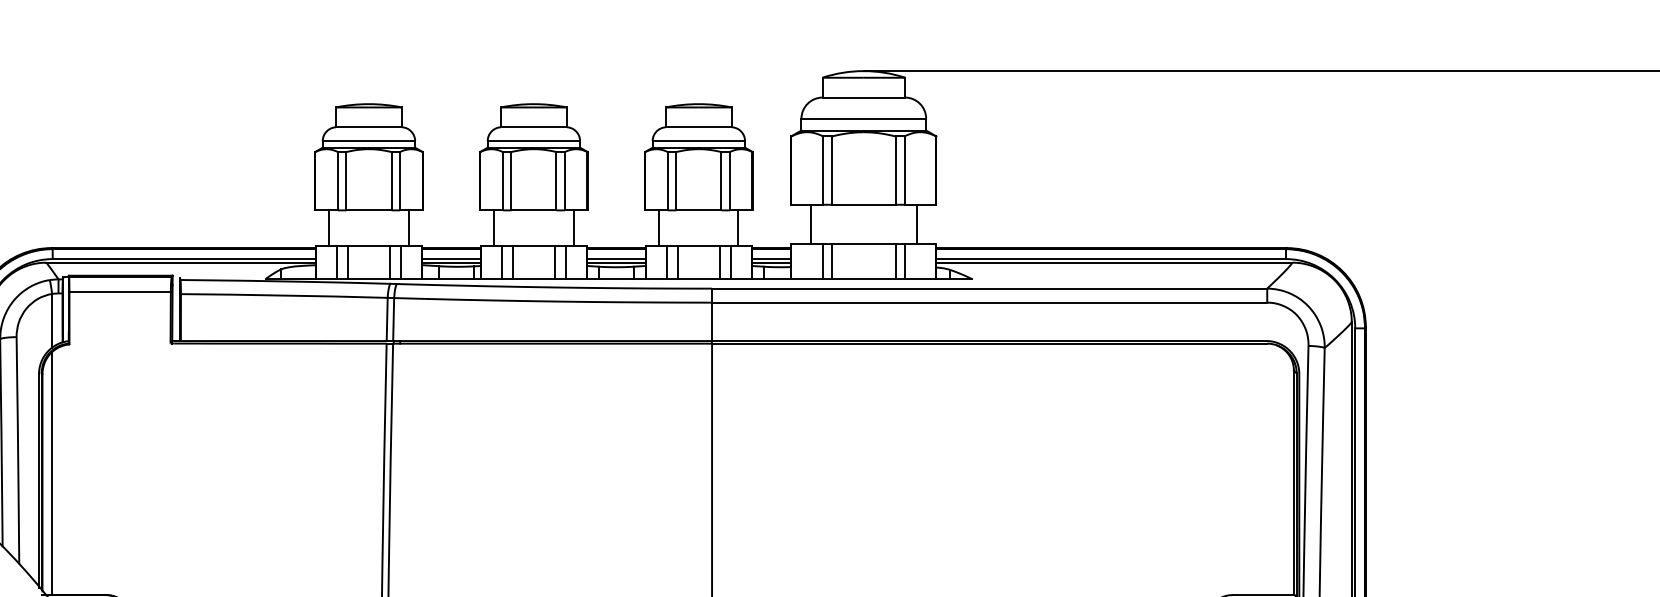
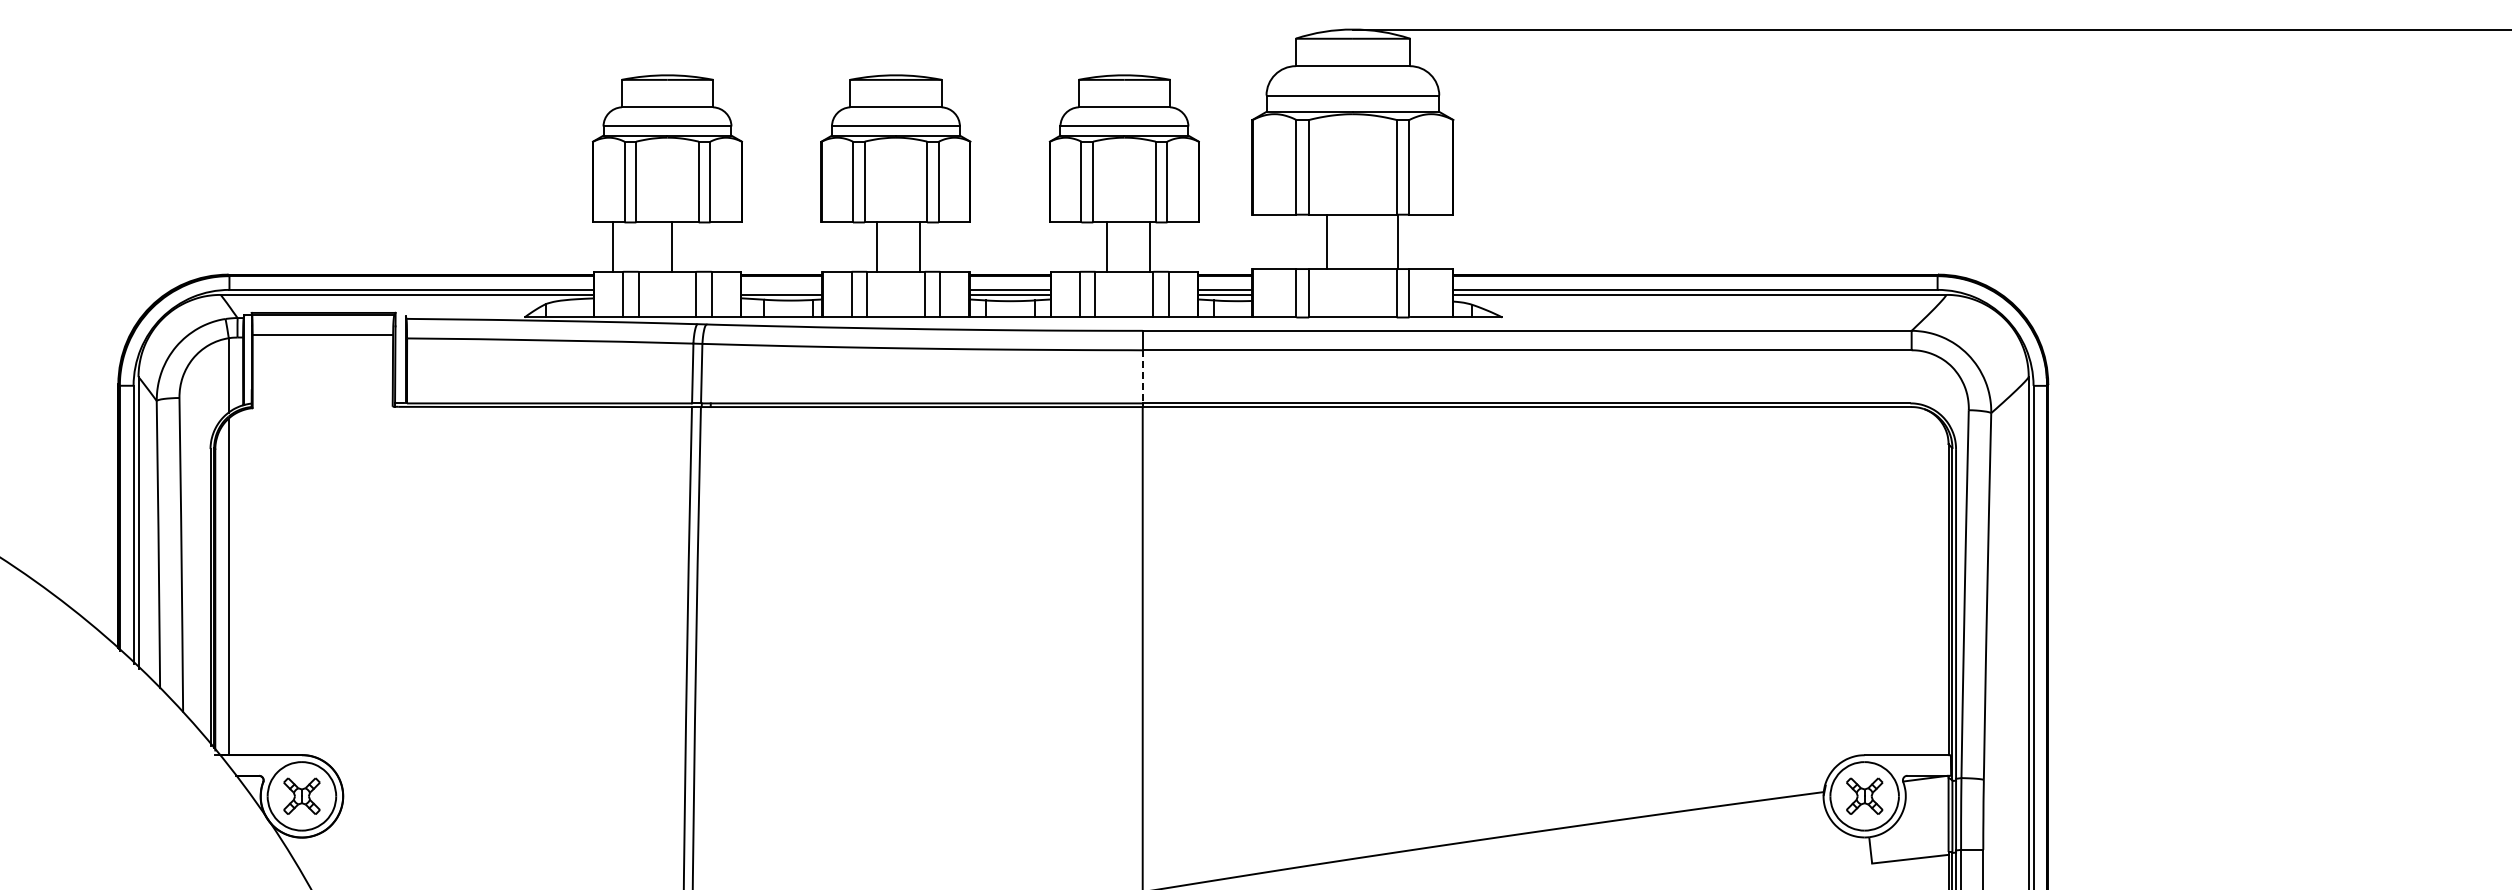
line: (810, 224) -> (1326, 241), moved
line: (916, 224) -> (1398, 241), moved
line: (408, 227) -> (672, 246), moved
line: (494, 227) -> (877, 246), moved
line: (573, 227) -> (919, 246), moved
line: (659, 227) -> (1106, 246), moved
line: (738, 227) -> (1150, 246), moved
line: (451, 258) -> (781, 289), removed
line: (711, 321) -> (1142, 376), solid -> dashed

